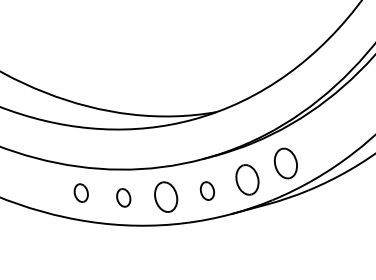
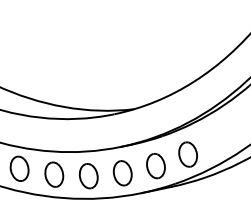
part: (207, 190) -> (122, 172), size x1.67
part: (81, 192) -> (19, 168), size x1.67
part: (123, 197) -> (53, 174), size x1.67

